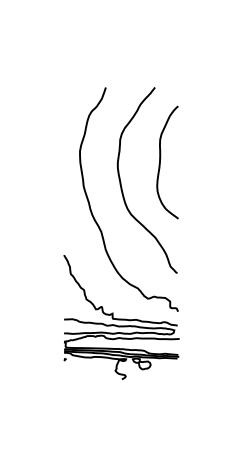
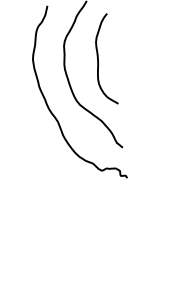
part: (121, 317) -> (82, 188), removed

